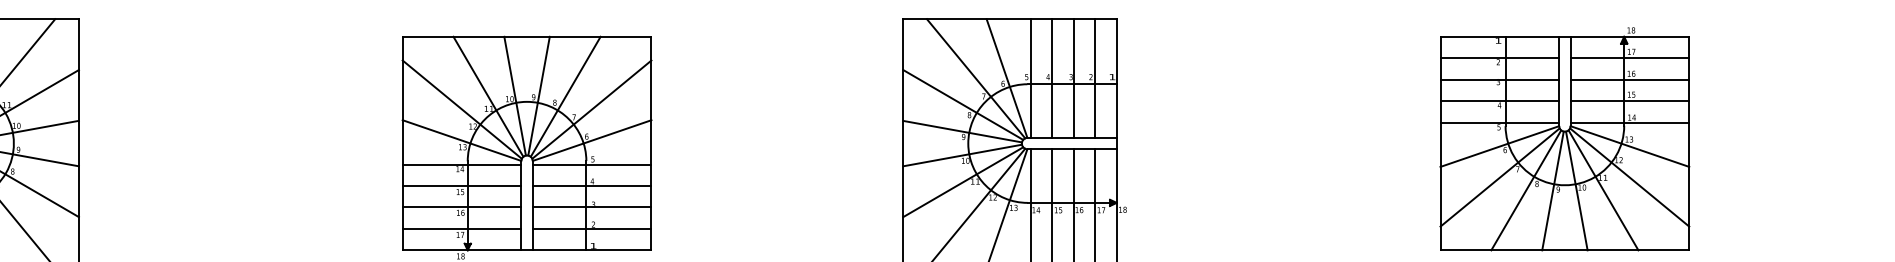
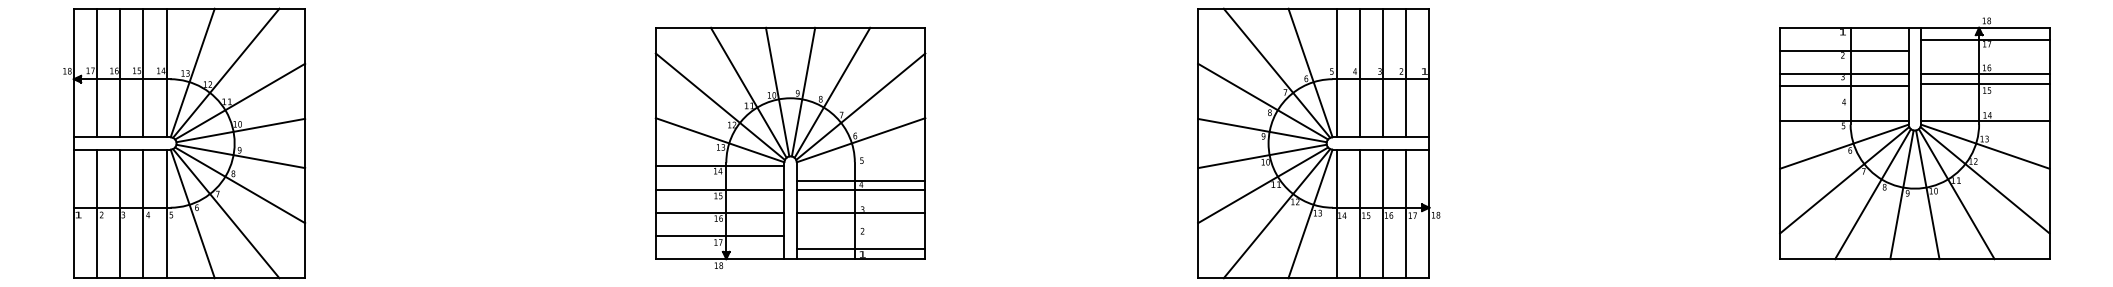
line: (1630, 58) -> (1985, 40), moved
line: (1499, 101) -> (1844, 86), moved
line: (1630, 101) -> (1985, 84), moved
line: (591, 164) -> (860, 181), moved
line: (591, 228) -> (860, 248), moved

